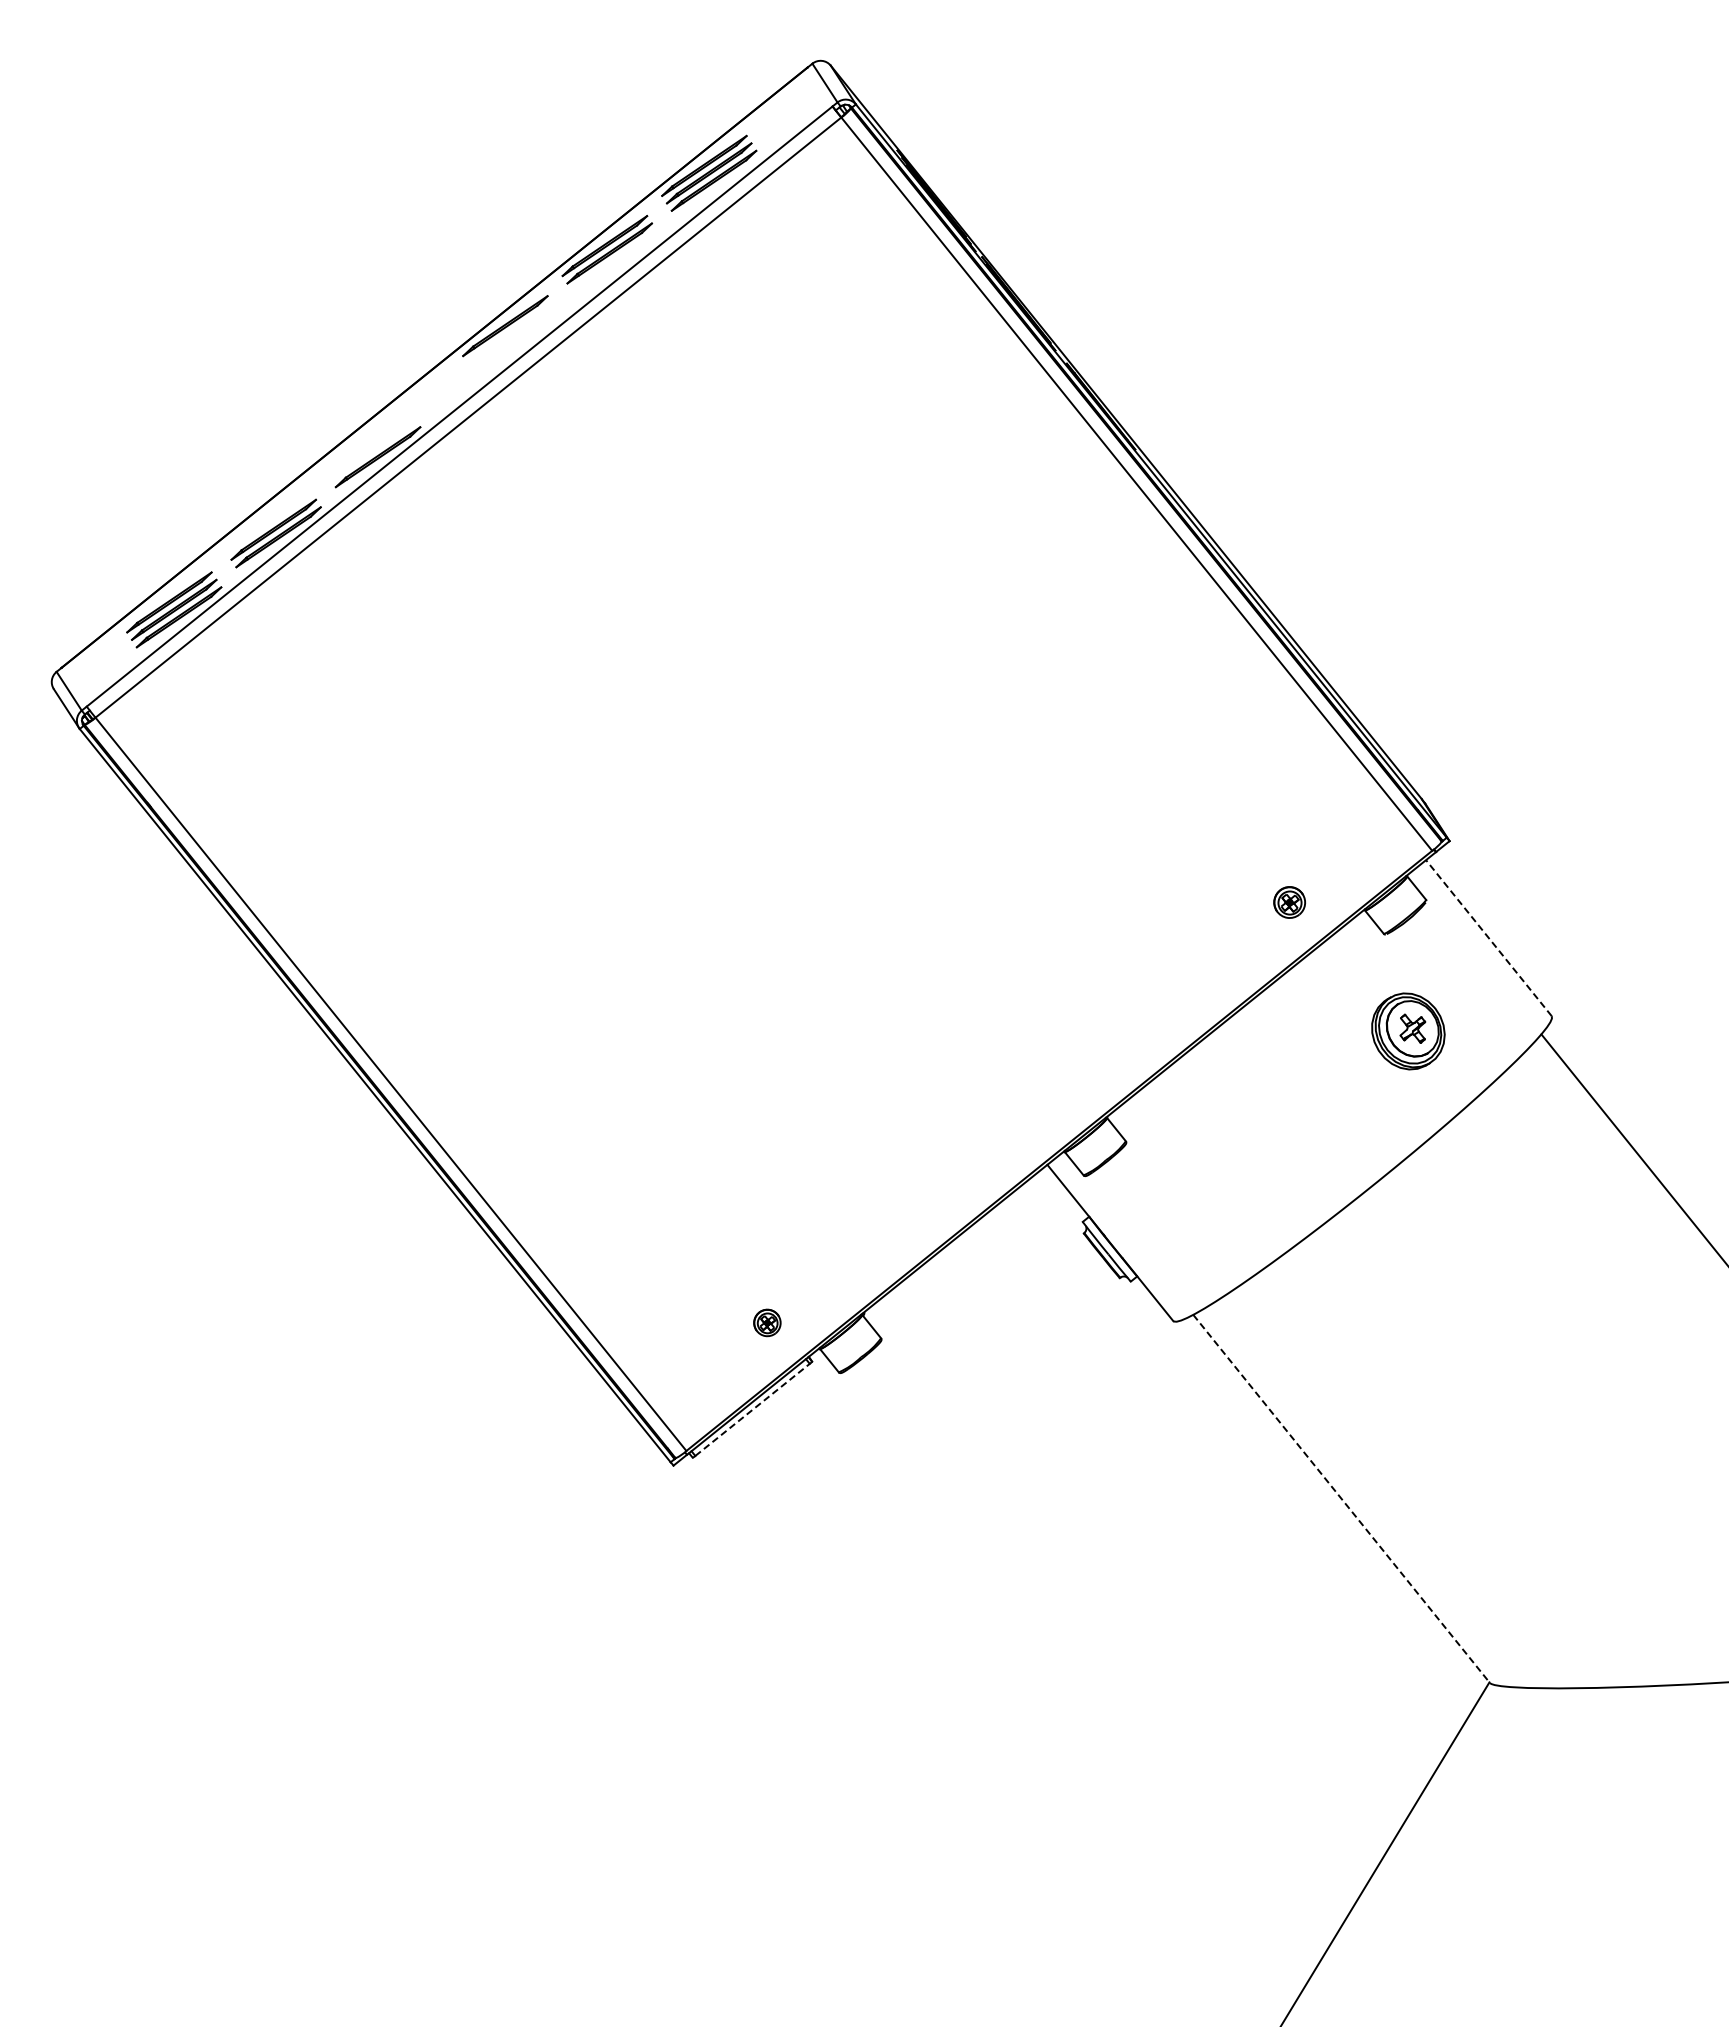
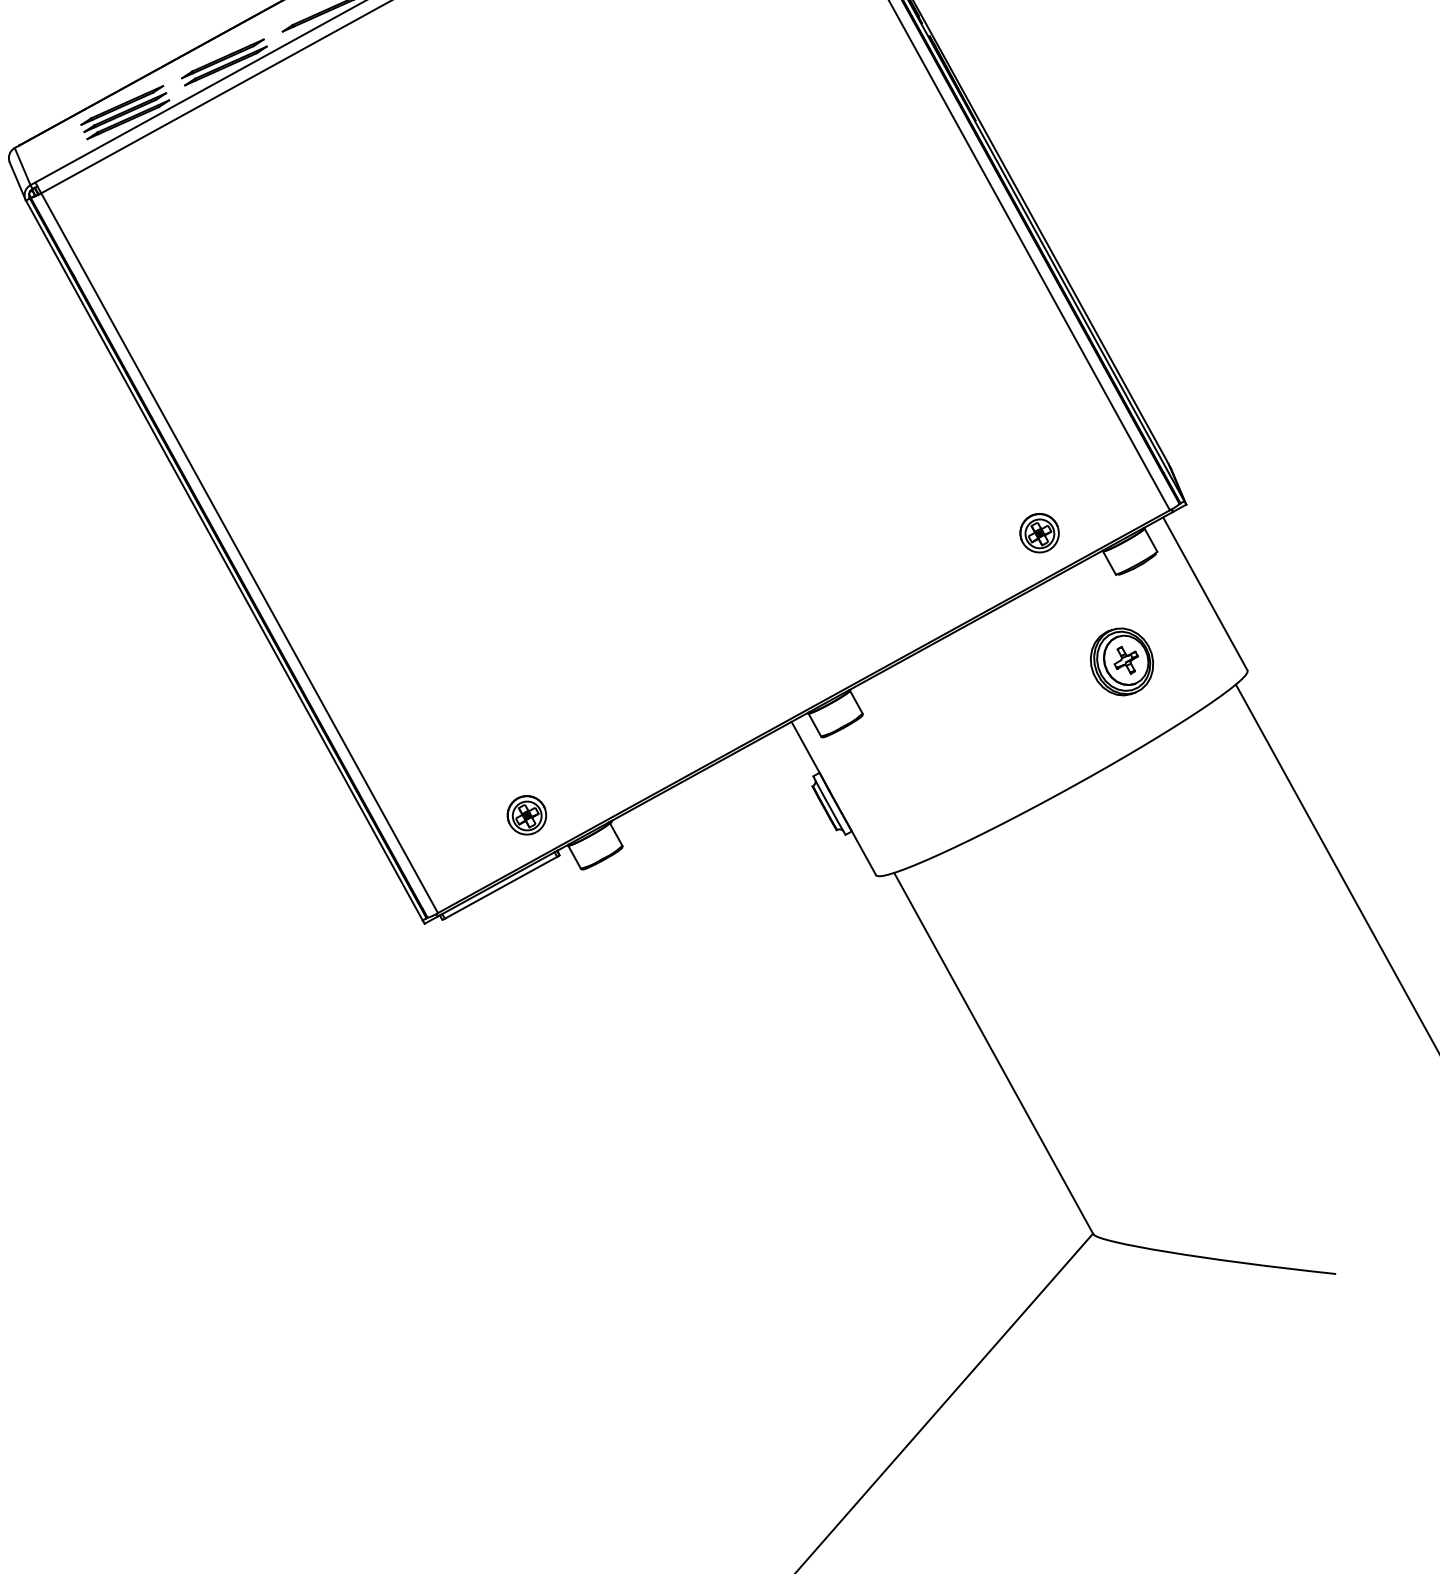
part: (1289, 902) -> (1039, 533), size x1.43
line: (1488, 937) -> (1205, 593), dashed -> solid
part: (767, 1322) -> (527, 814), size x1.67
line: (752, 1409) -> (501, 887), dashed -> solid
line: (1341, 1499) -> (993, 1054), dashed -> solid

